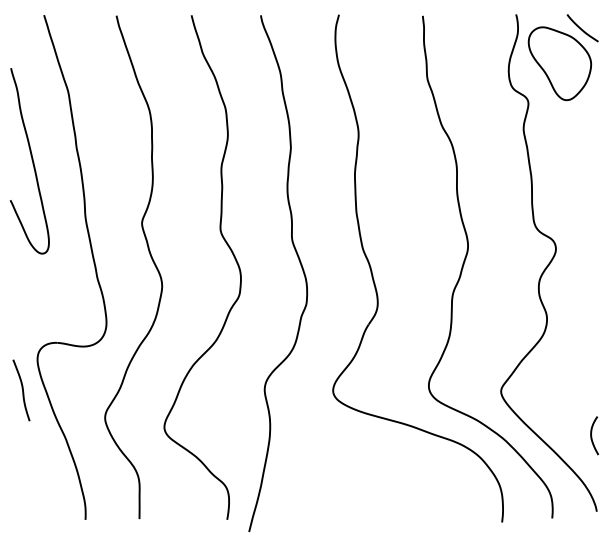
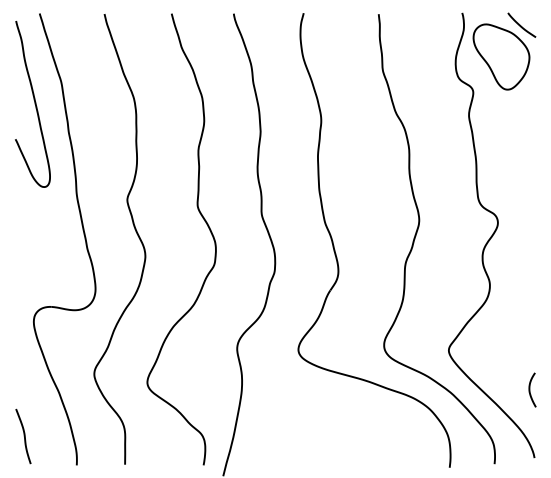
curve: (31, 161) -> (34, 104), moved
curve: (21, 390) -> (23, 436), moved

